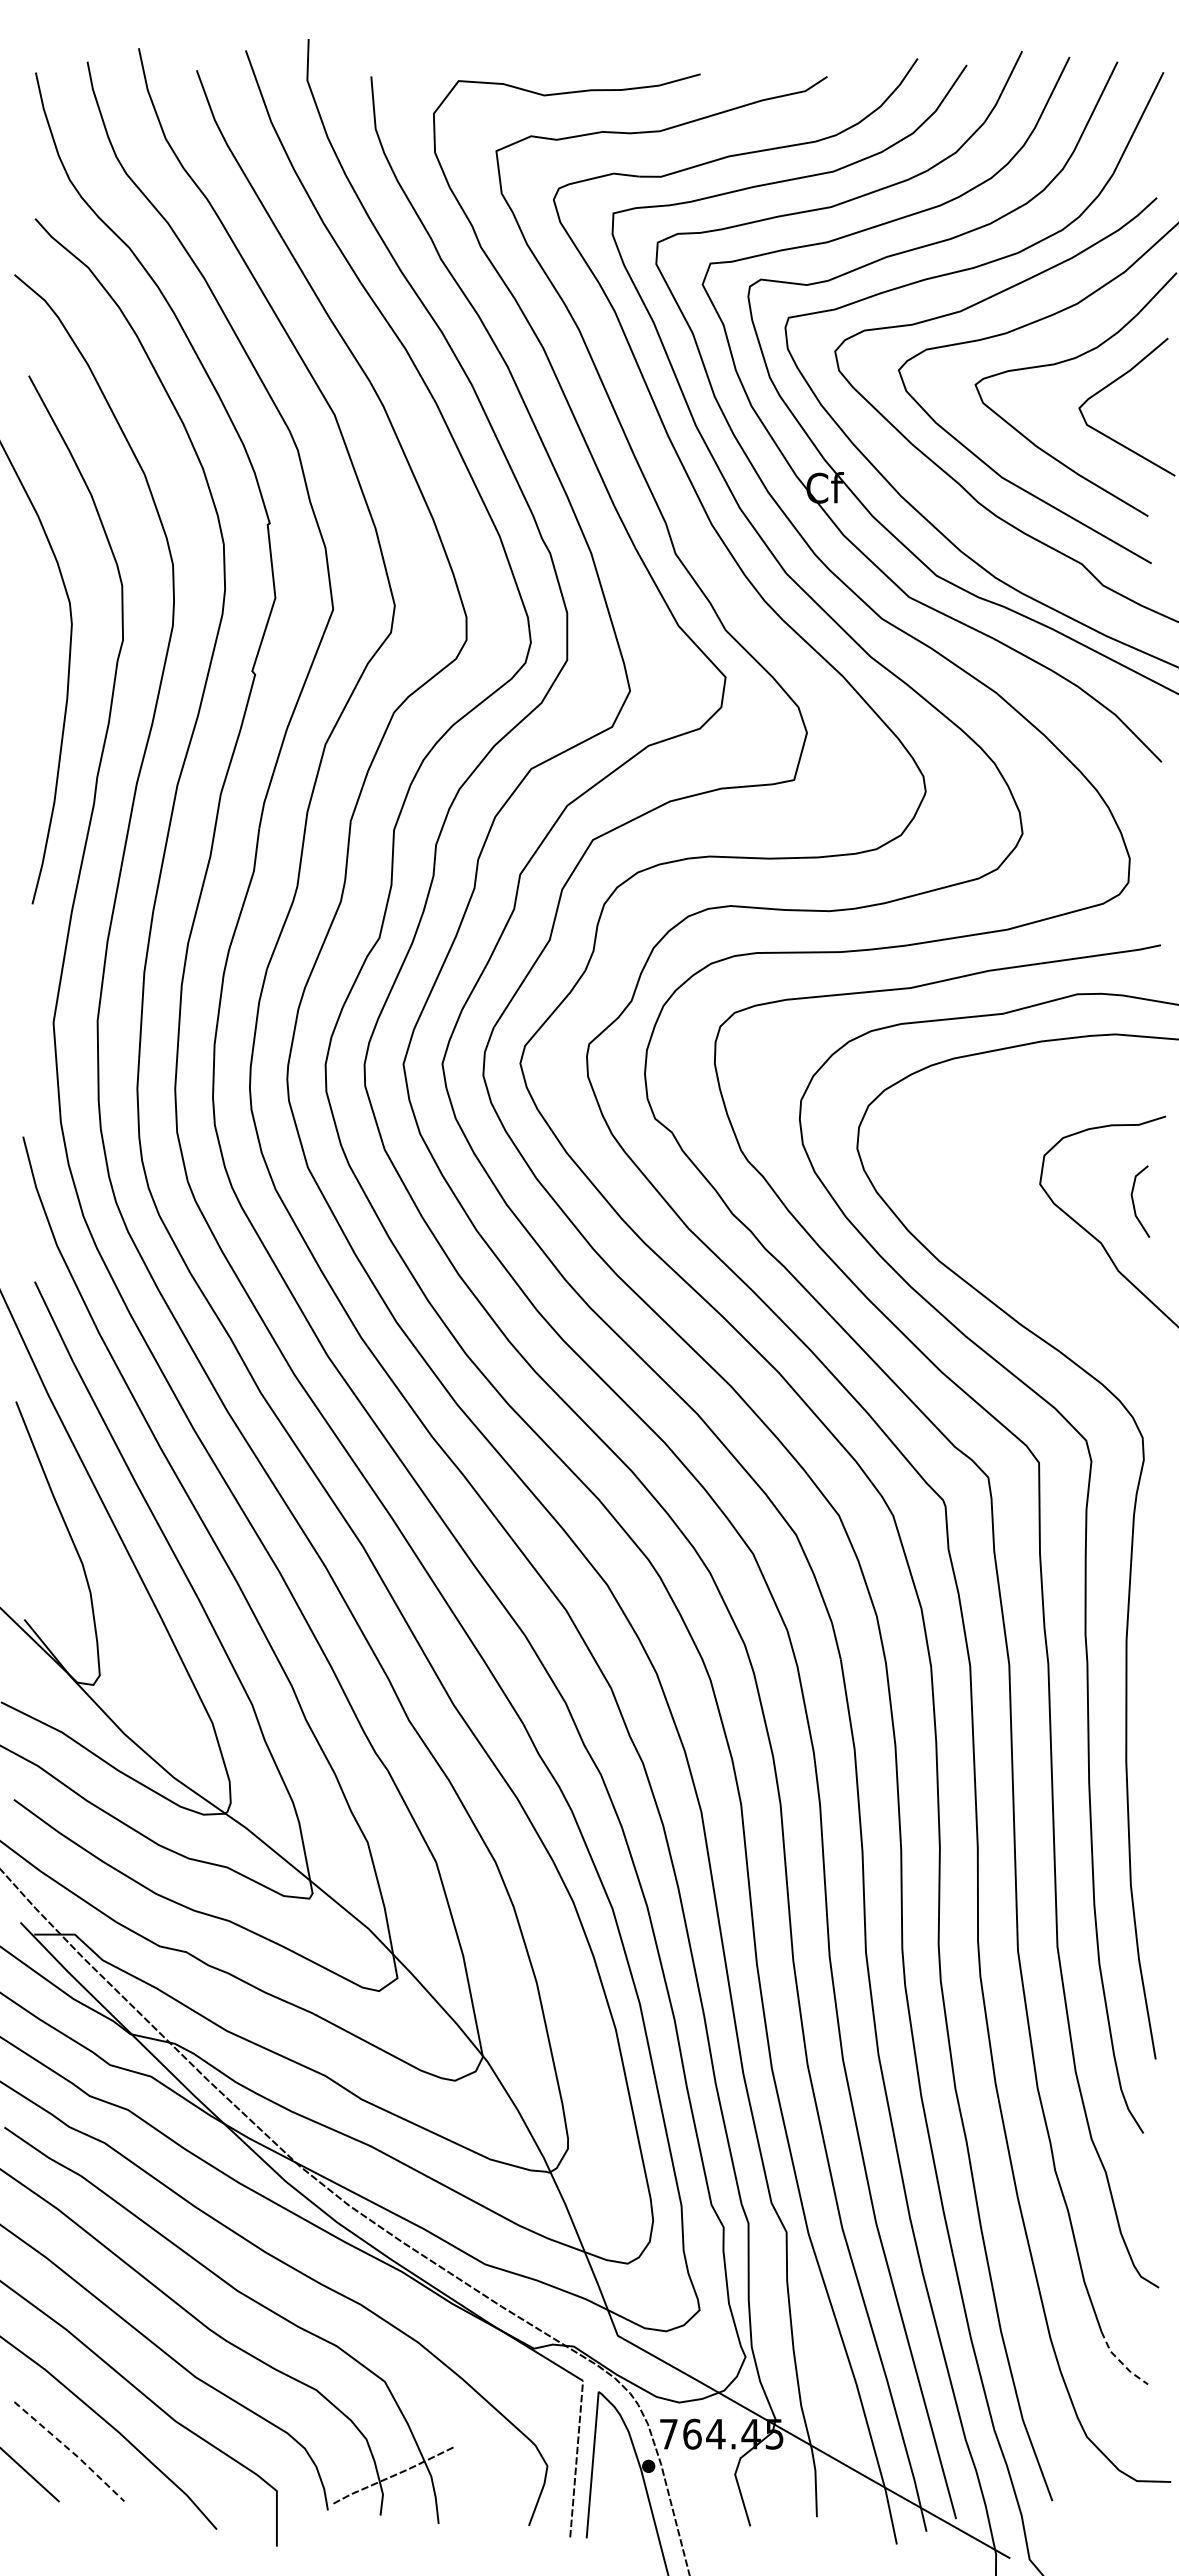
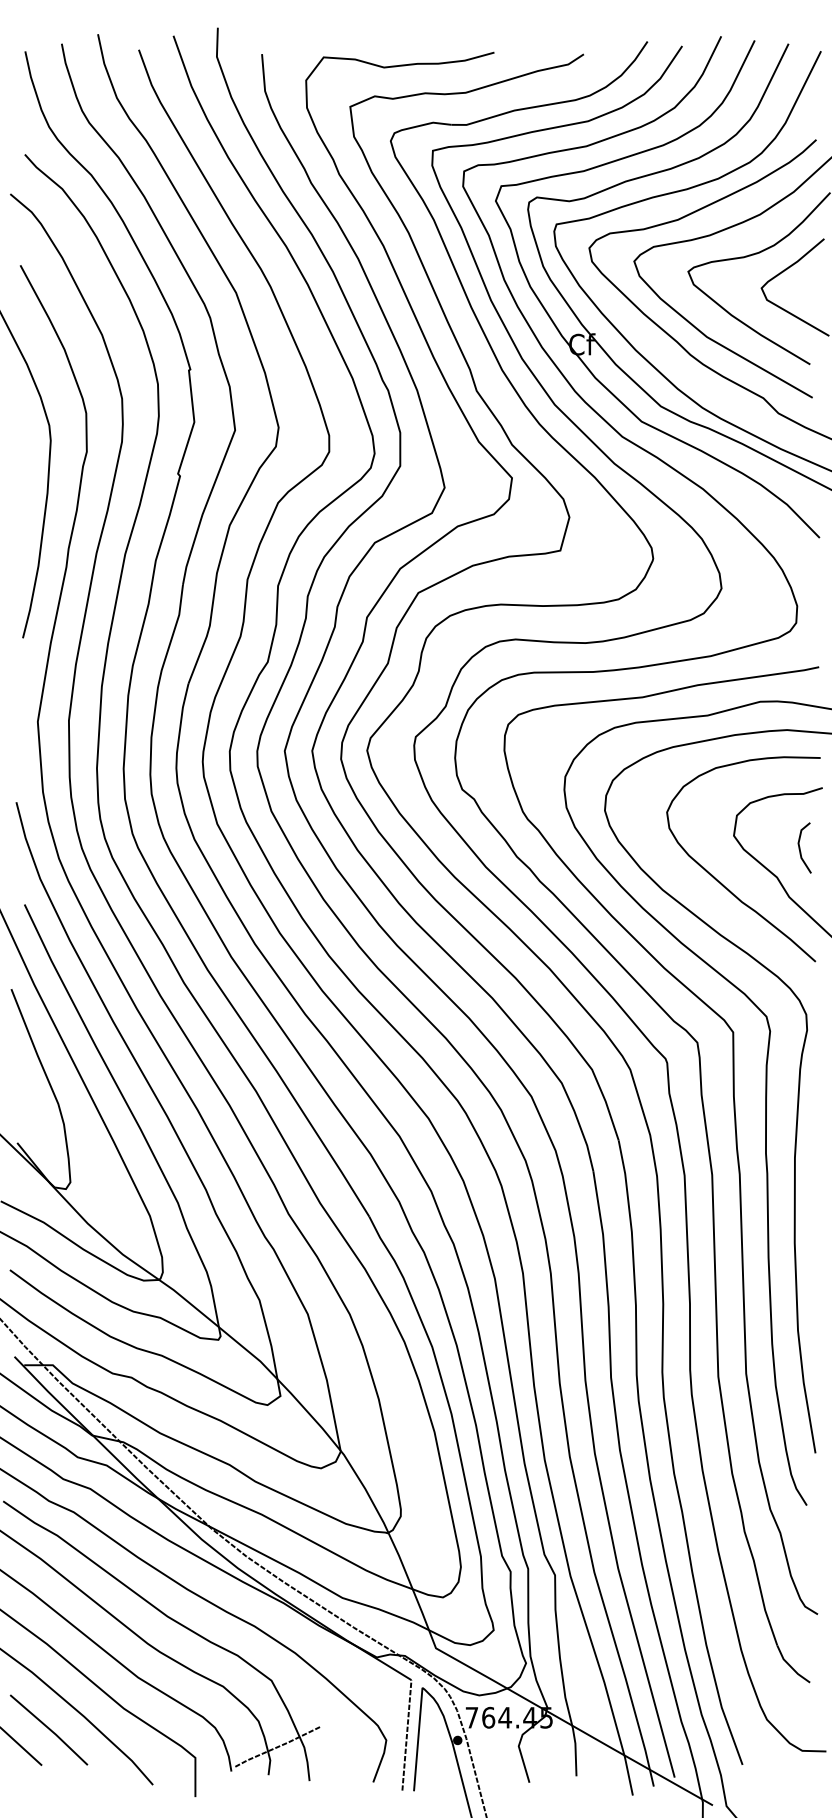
curve: (1026, 1254) -> (724, 885), added
line: (1120, 2361) -> (790, 1666), dashed -> solid
line: (70, 2450) -> (49, 1729), dashed -> solid

